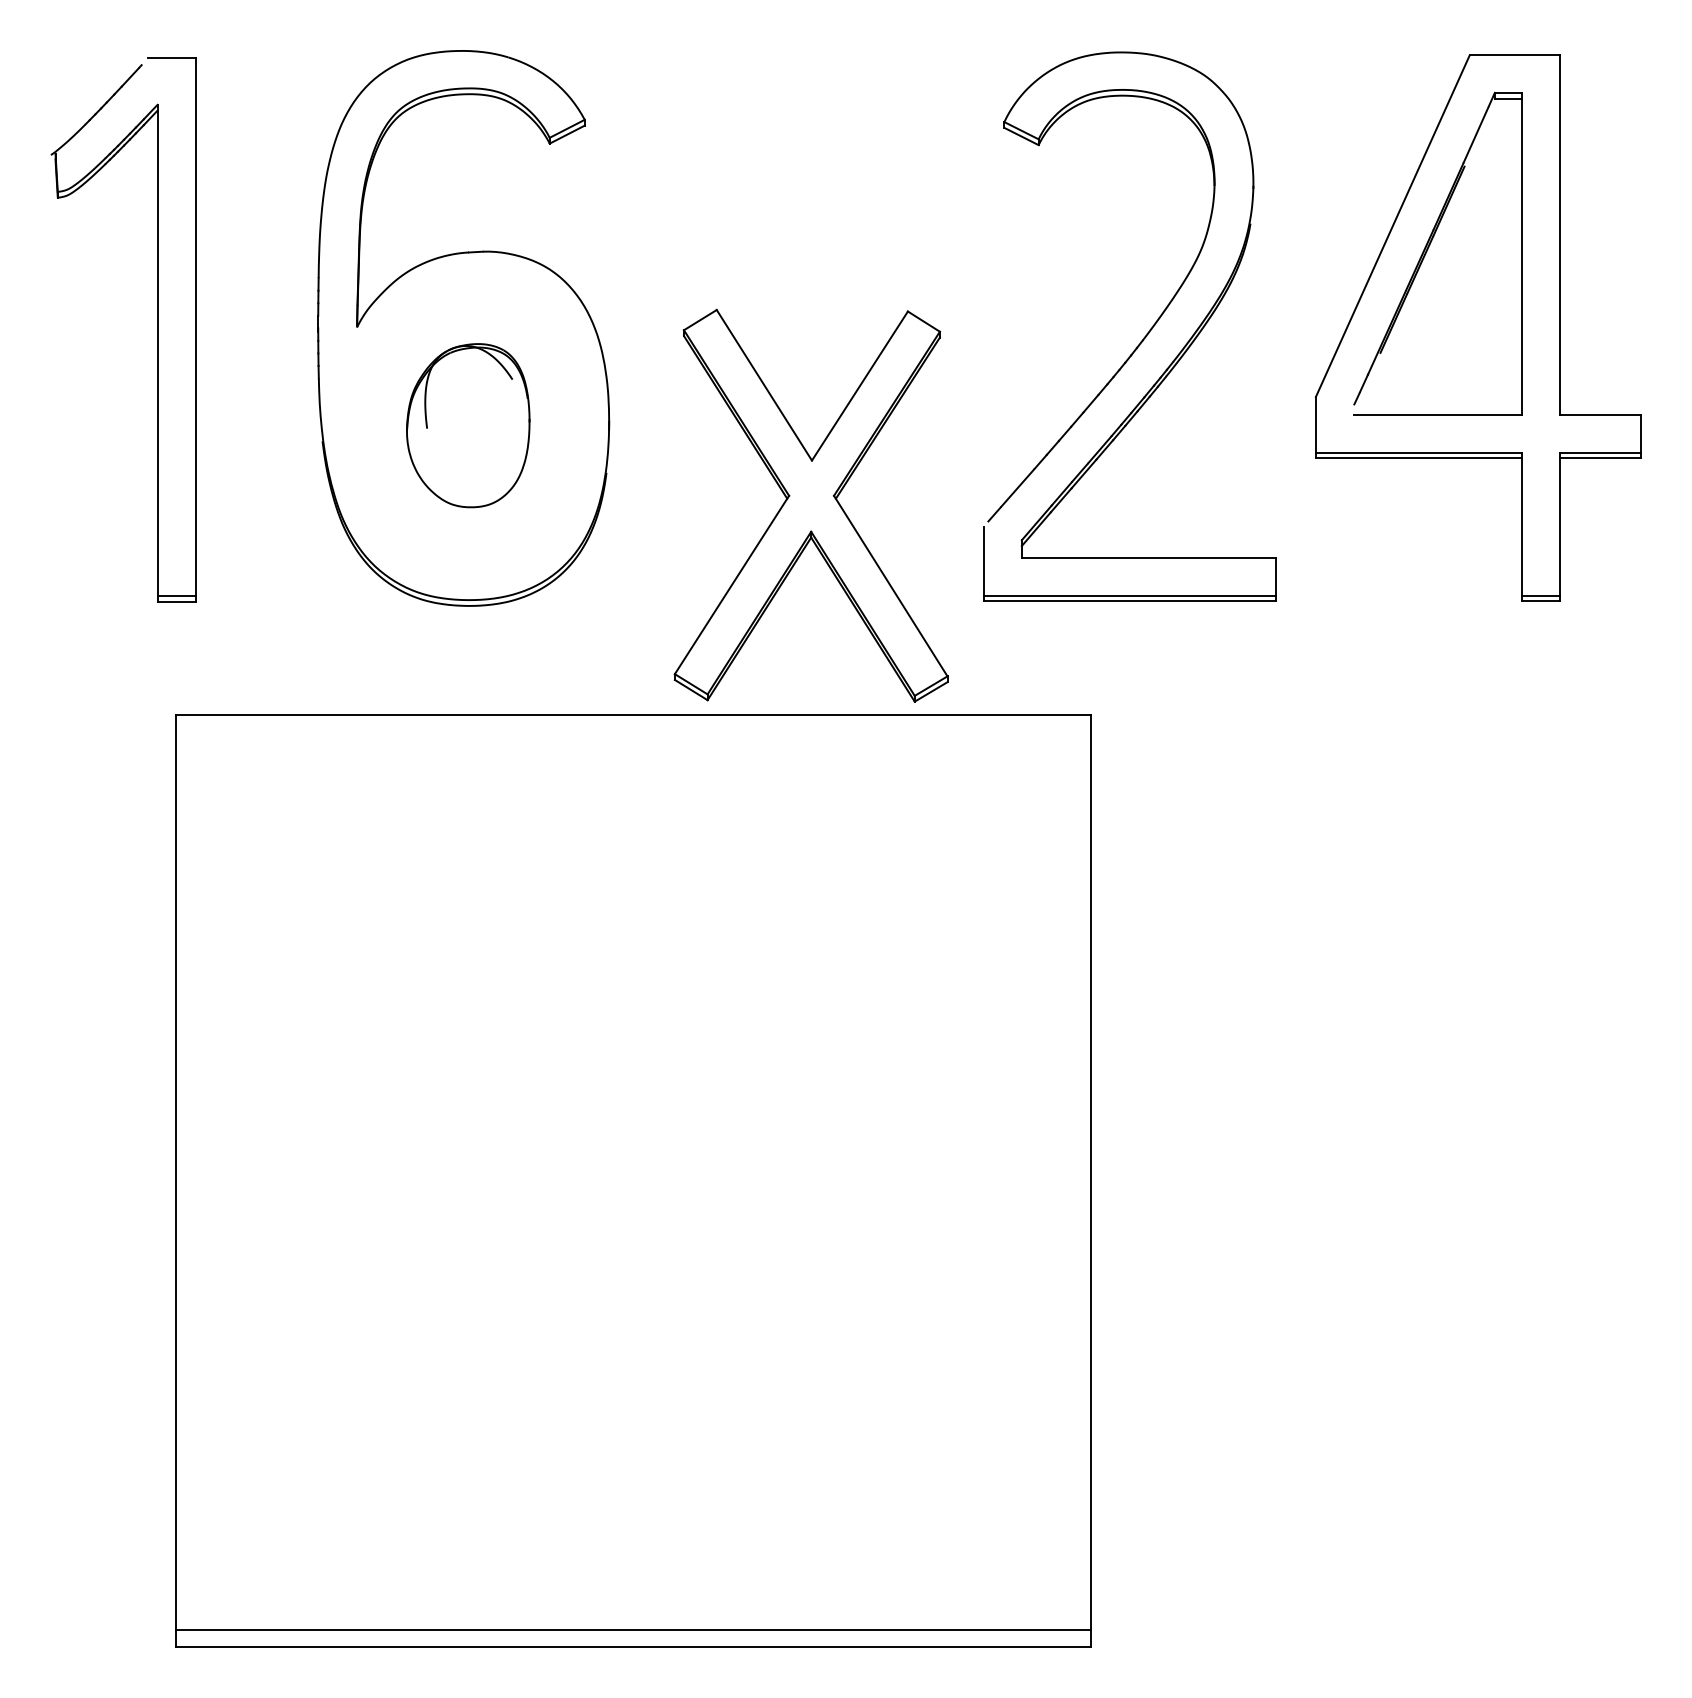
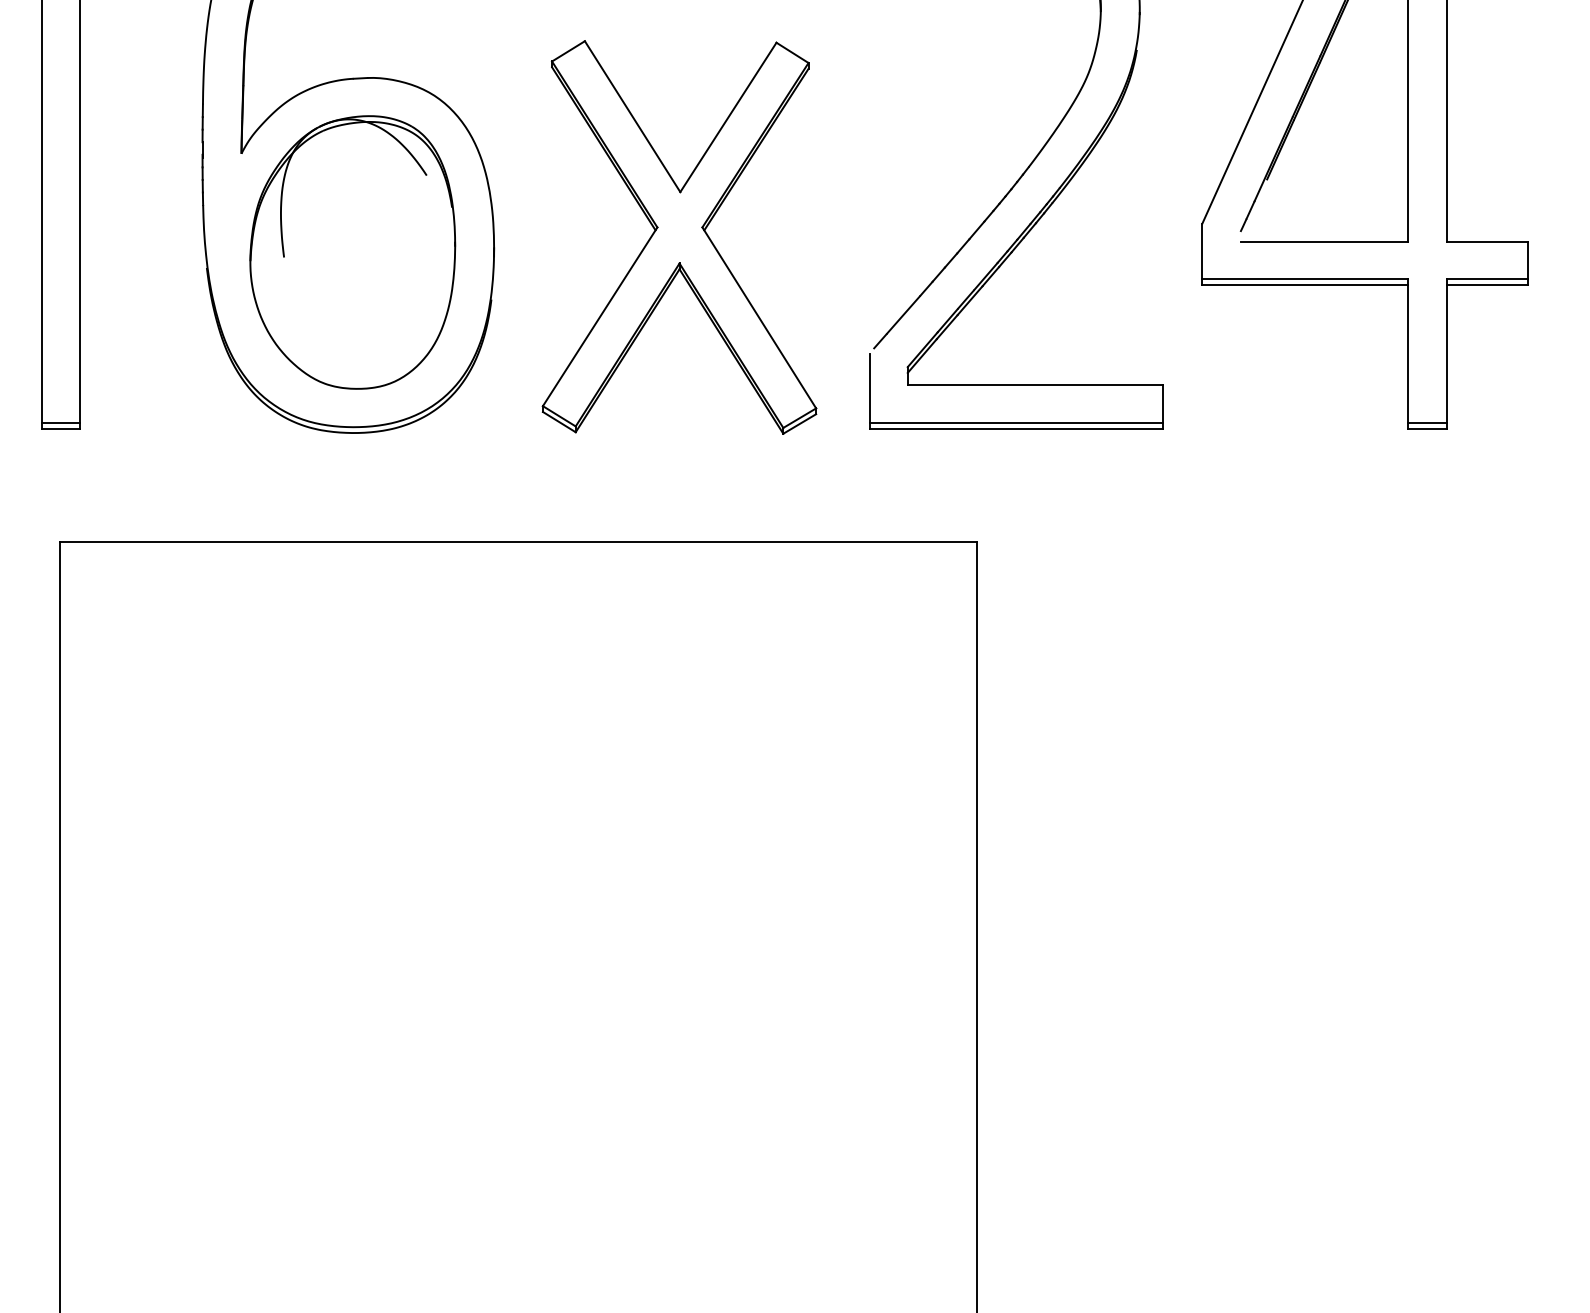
part: (468, 425) -> (353, 252), size x1.67
part: (810, 505) -> (678, 237), moved

